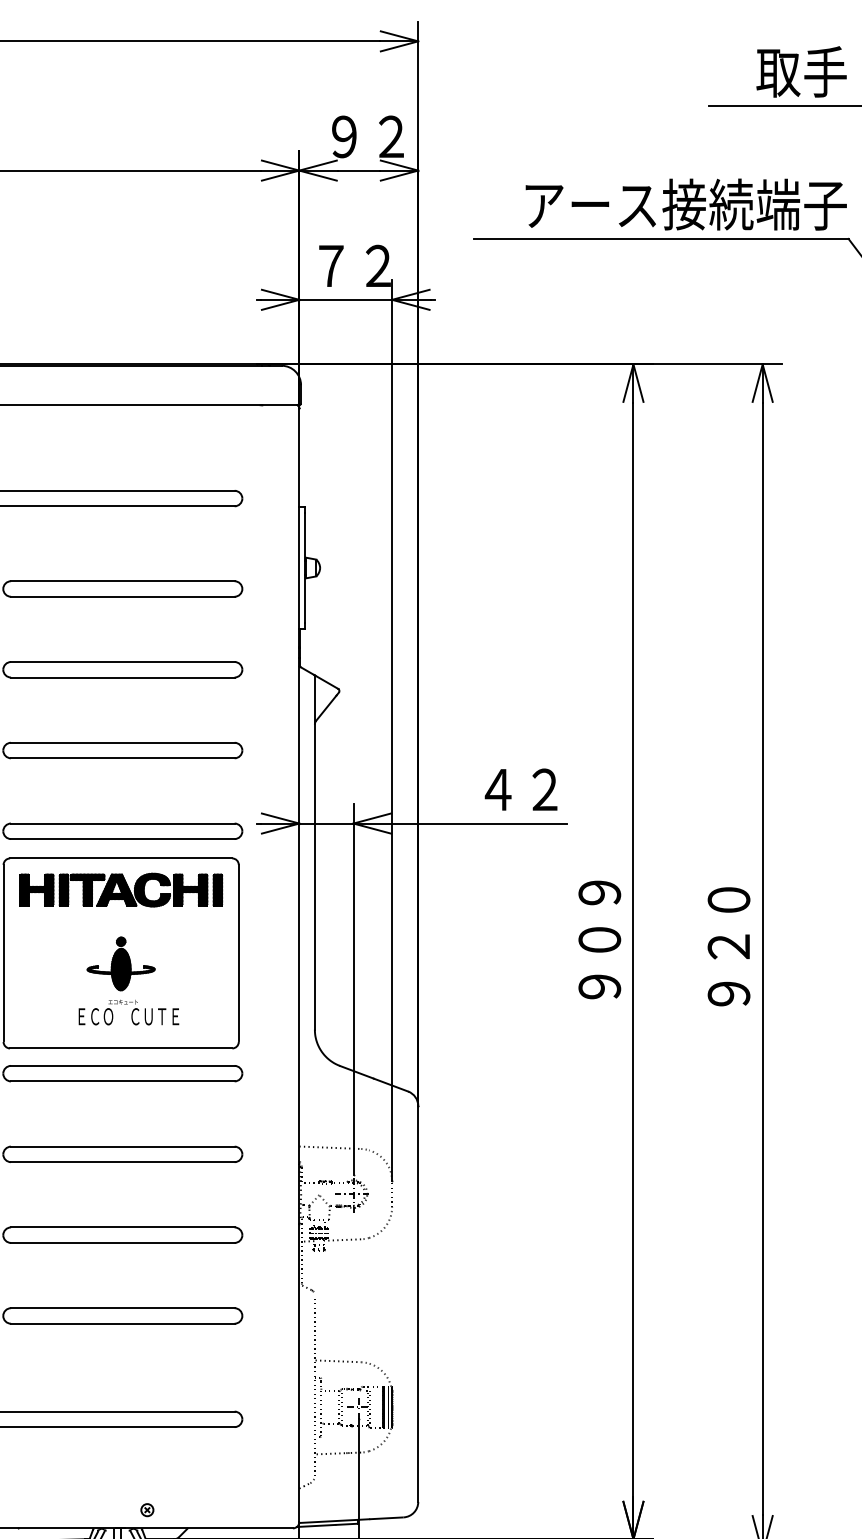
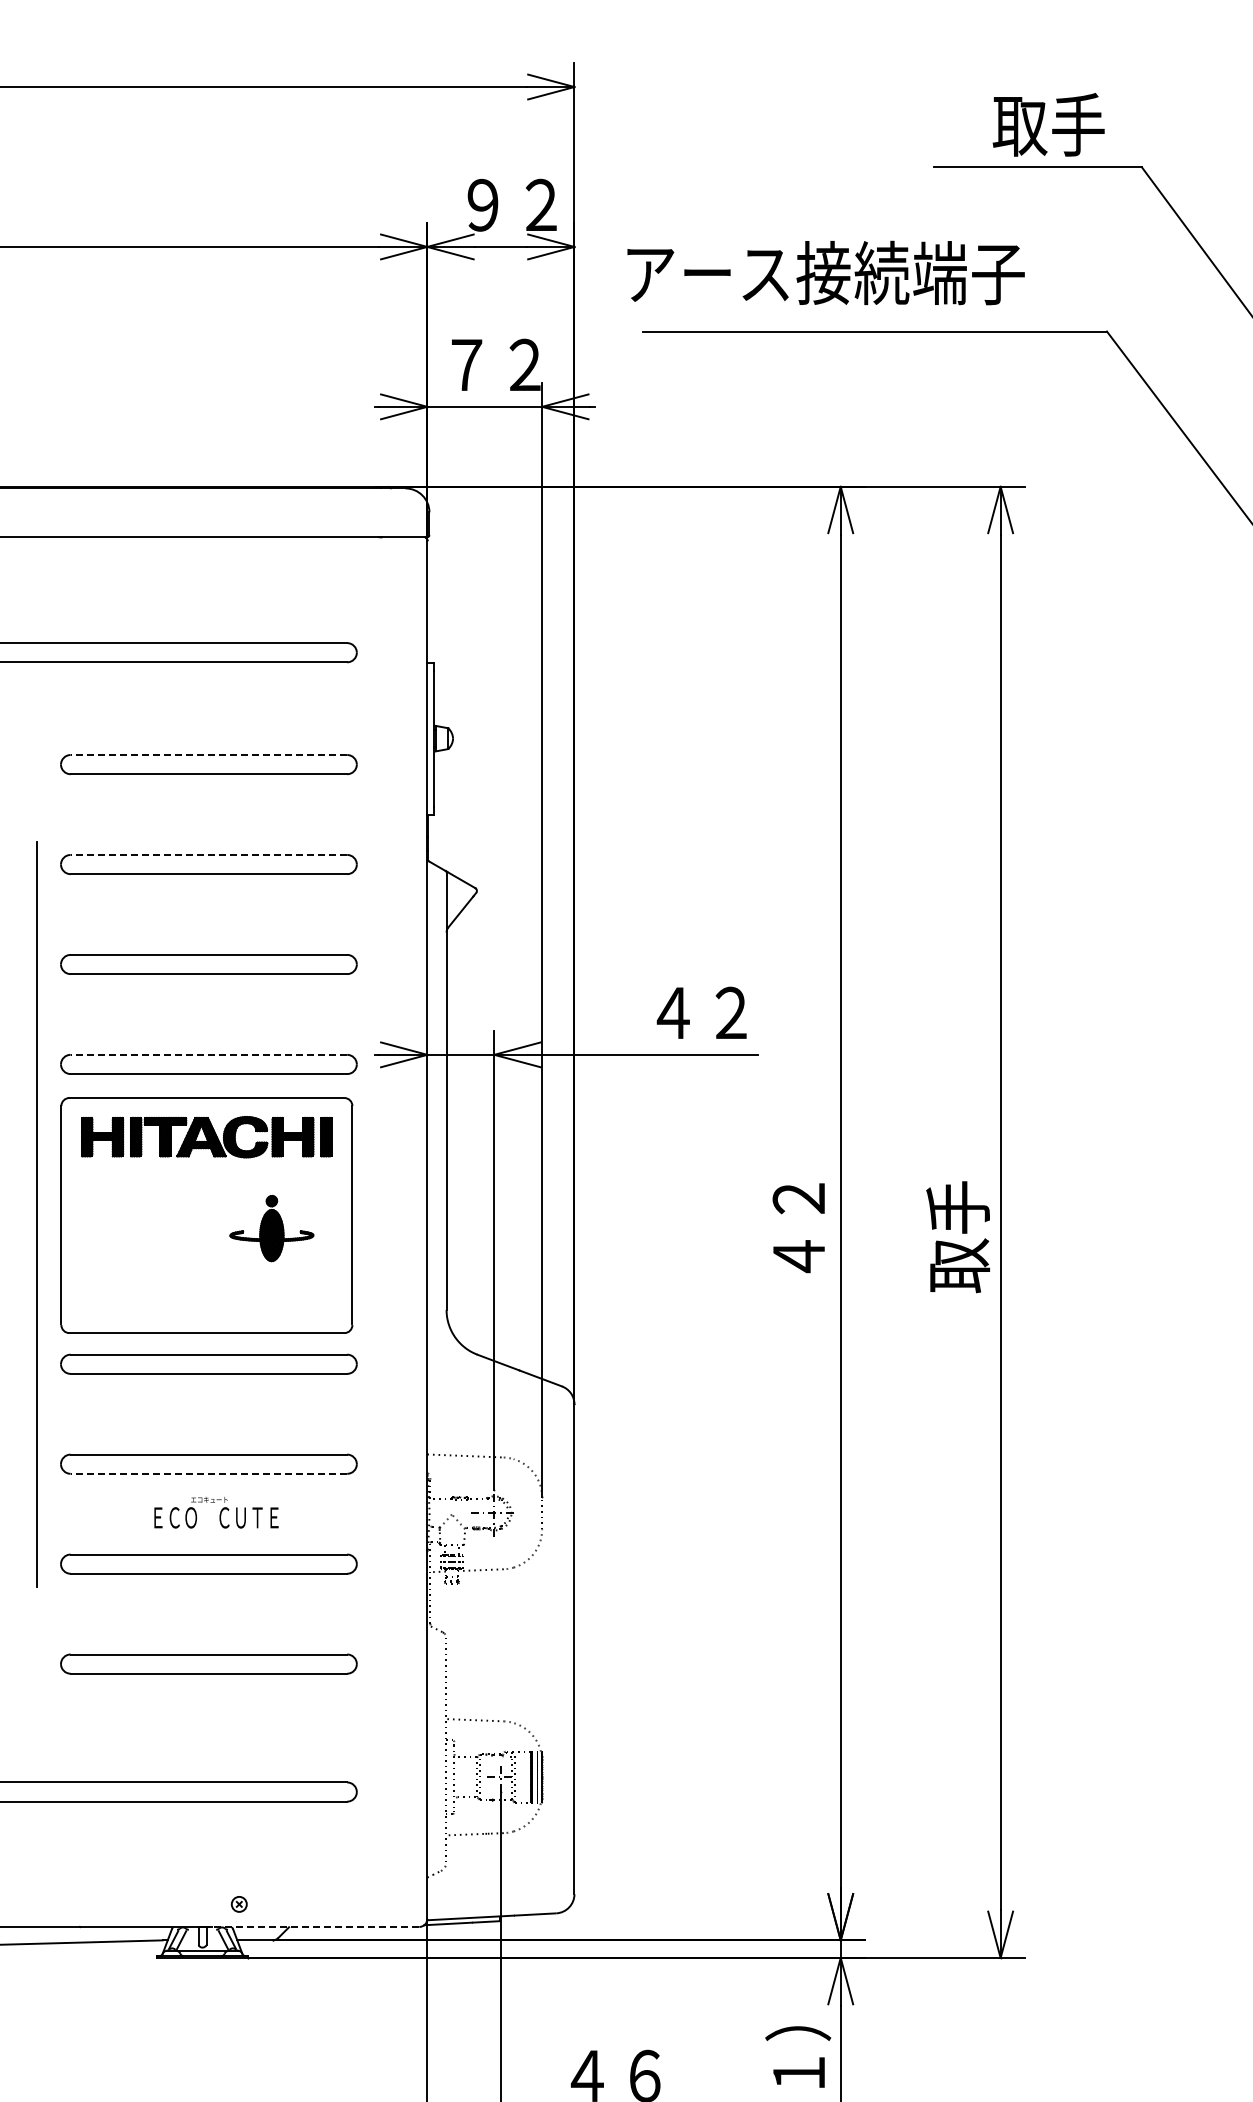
text: (685, 204) -> (825, 272), moved
line: (122, 581) -> (208, 755), solid -> dashed
line: (122, 661) -> (208, 854), solid -> dashed
line: (122, 823) -> (208, 1054), solid -> dashed
text: (599, 940) -> (798, 1199), ９０９ -> ４２
text: (728, 951) -> (958, 1213), ９２０ -> 取手
part: (120, 963) -> (271, 1228), moved
text: (128, 1012) -> (216, 1512), moved
line: (122, 1161) -> (208, 1473), solid -> dashed
line: (206, 1528) -> (312, 1926), solid -> dashed

